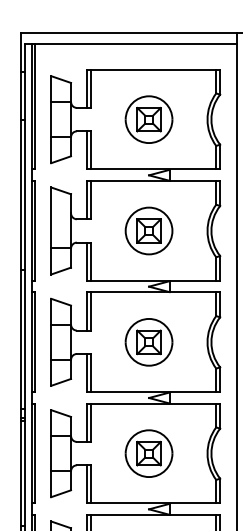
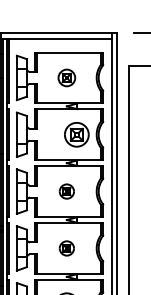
part: (148, 118) -> (66, 77), size x0.7
part: (148, 230) -> (76, 134), moved
part: (148, 342) -> (66, 191), size x0.6
part: (148, 453) -> (66, 248), size x0.6

